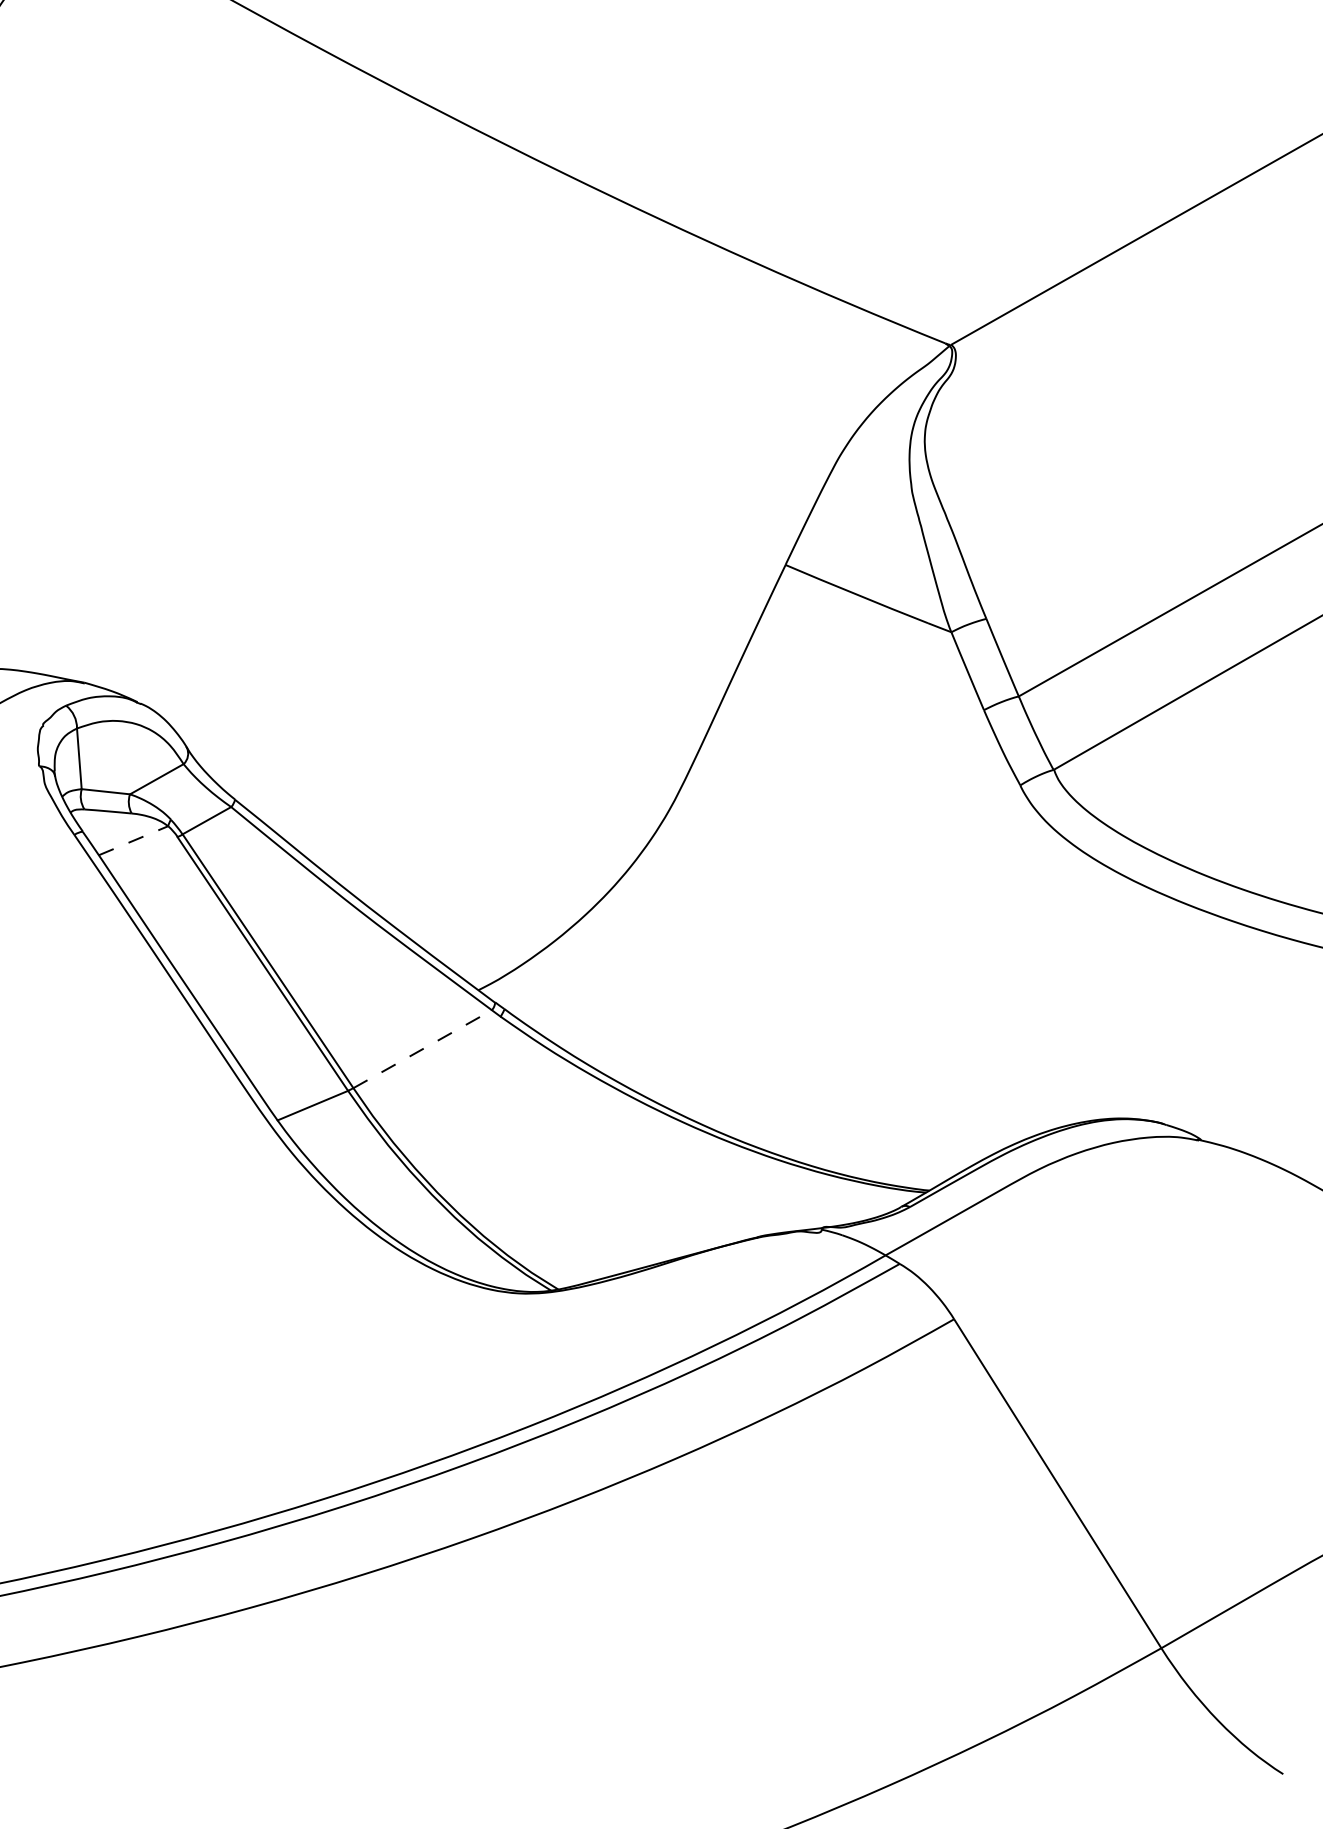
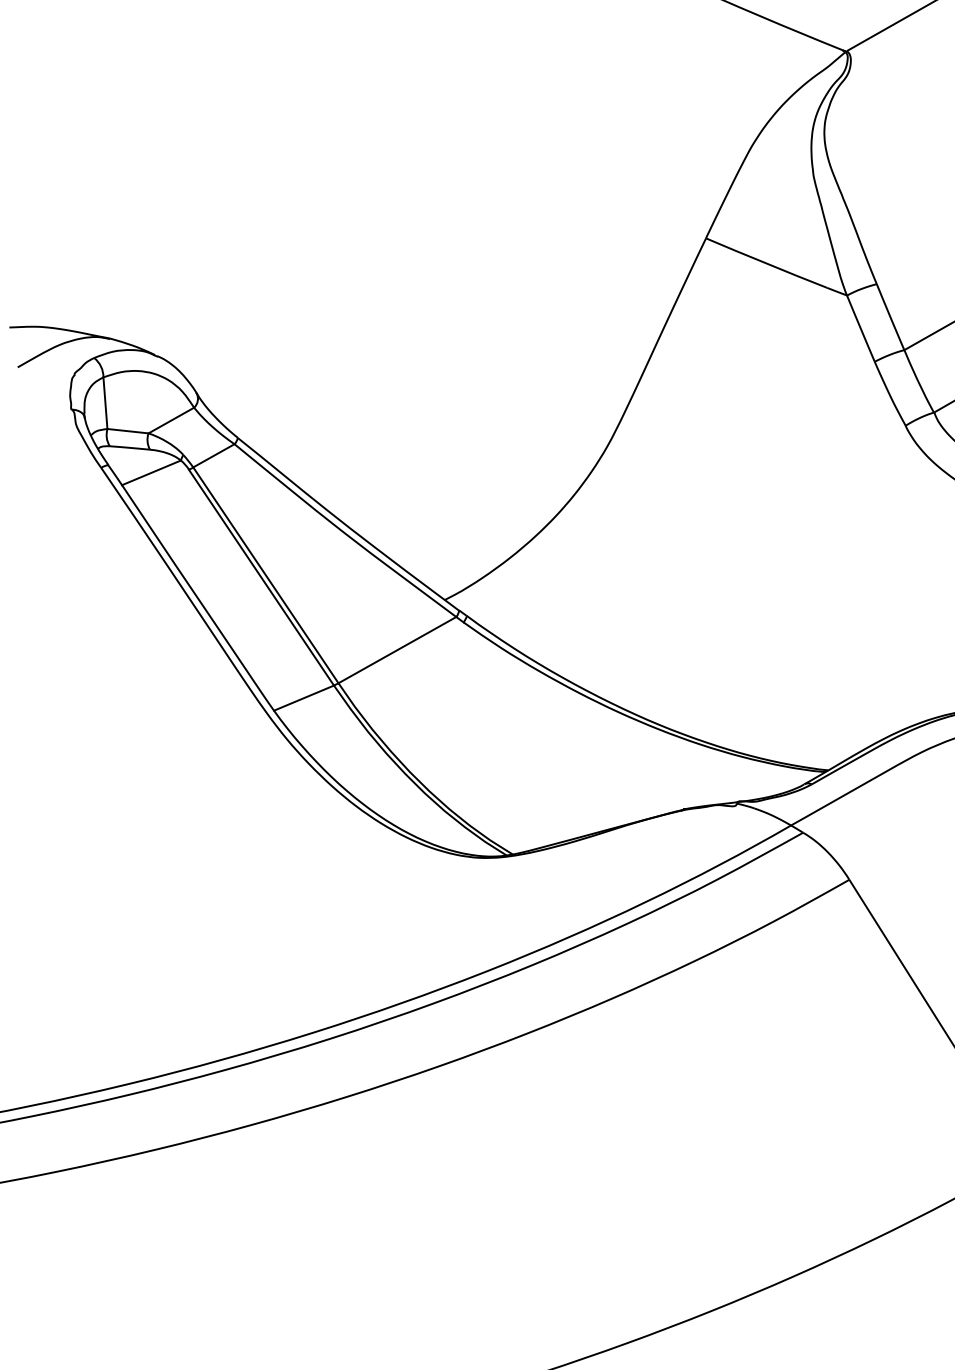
line: (133, 840) -> (151, 472), dashed -> solid
line: (423, 1048) -> (398, 649), dashed -> solid

